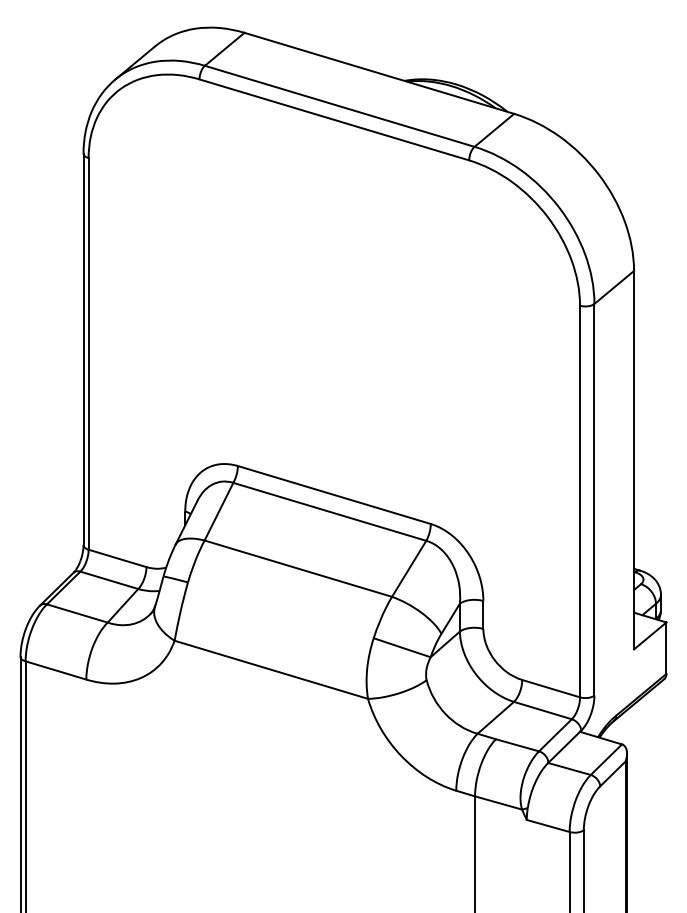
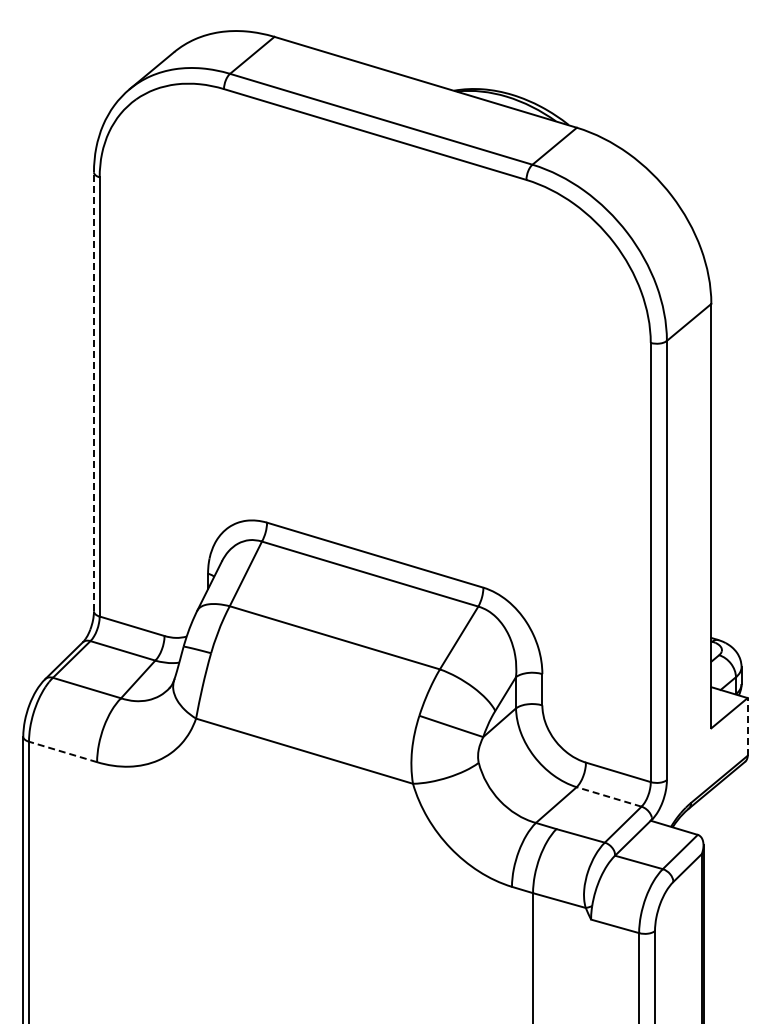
line: (83, 349) -> (93, 391), solid -> dashed
line: (666, 647) -> (747, 726), solid -> dashed
line: (56, 670) -> (63, 751), solid -> dashed
line: (543, 710) -> (609, 796), solid -> dashed

